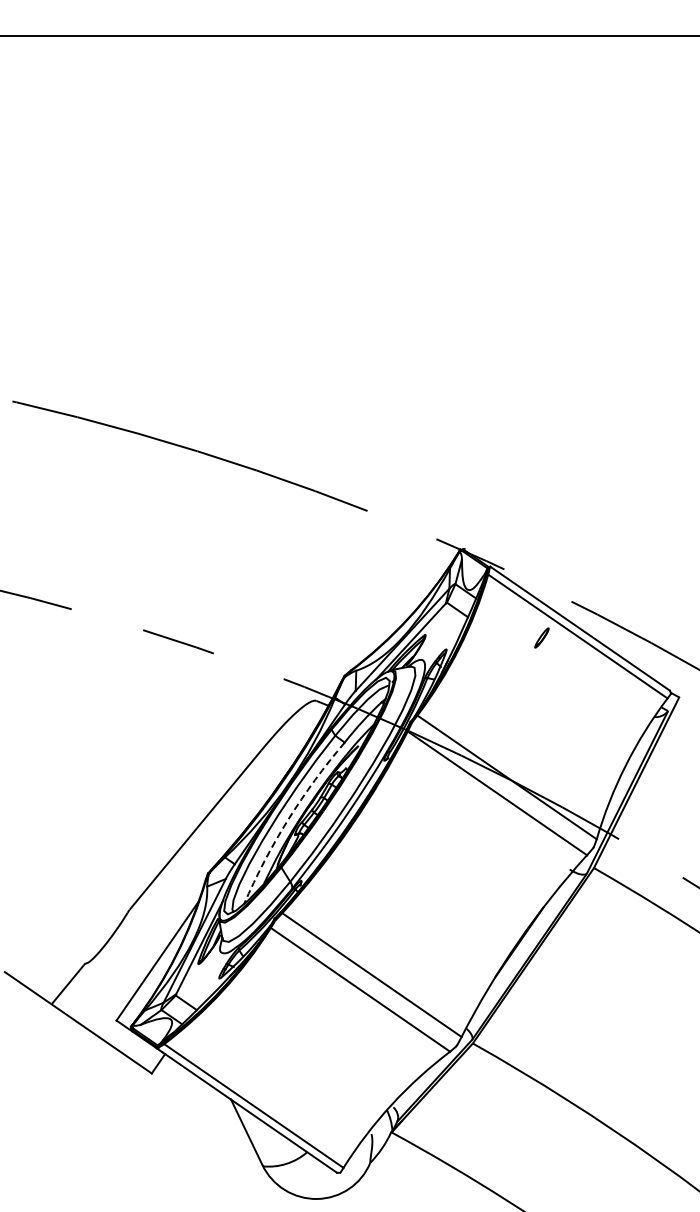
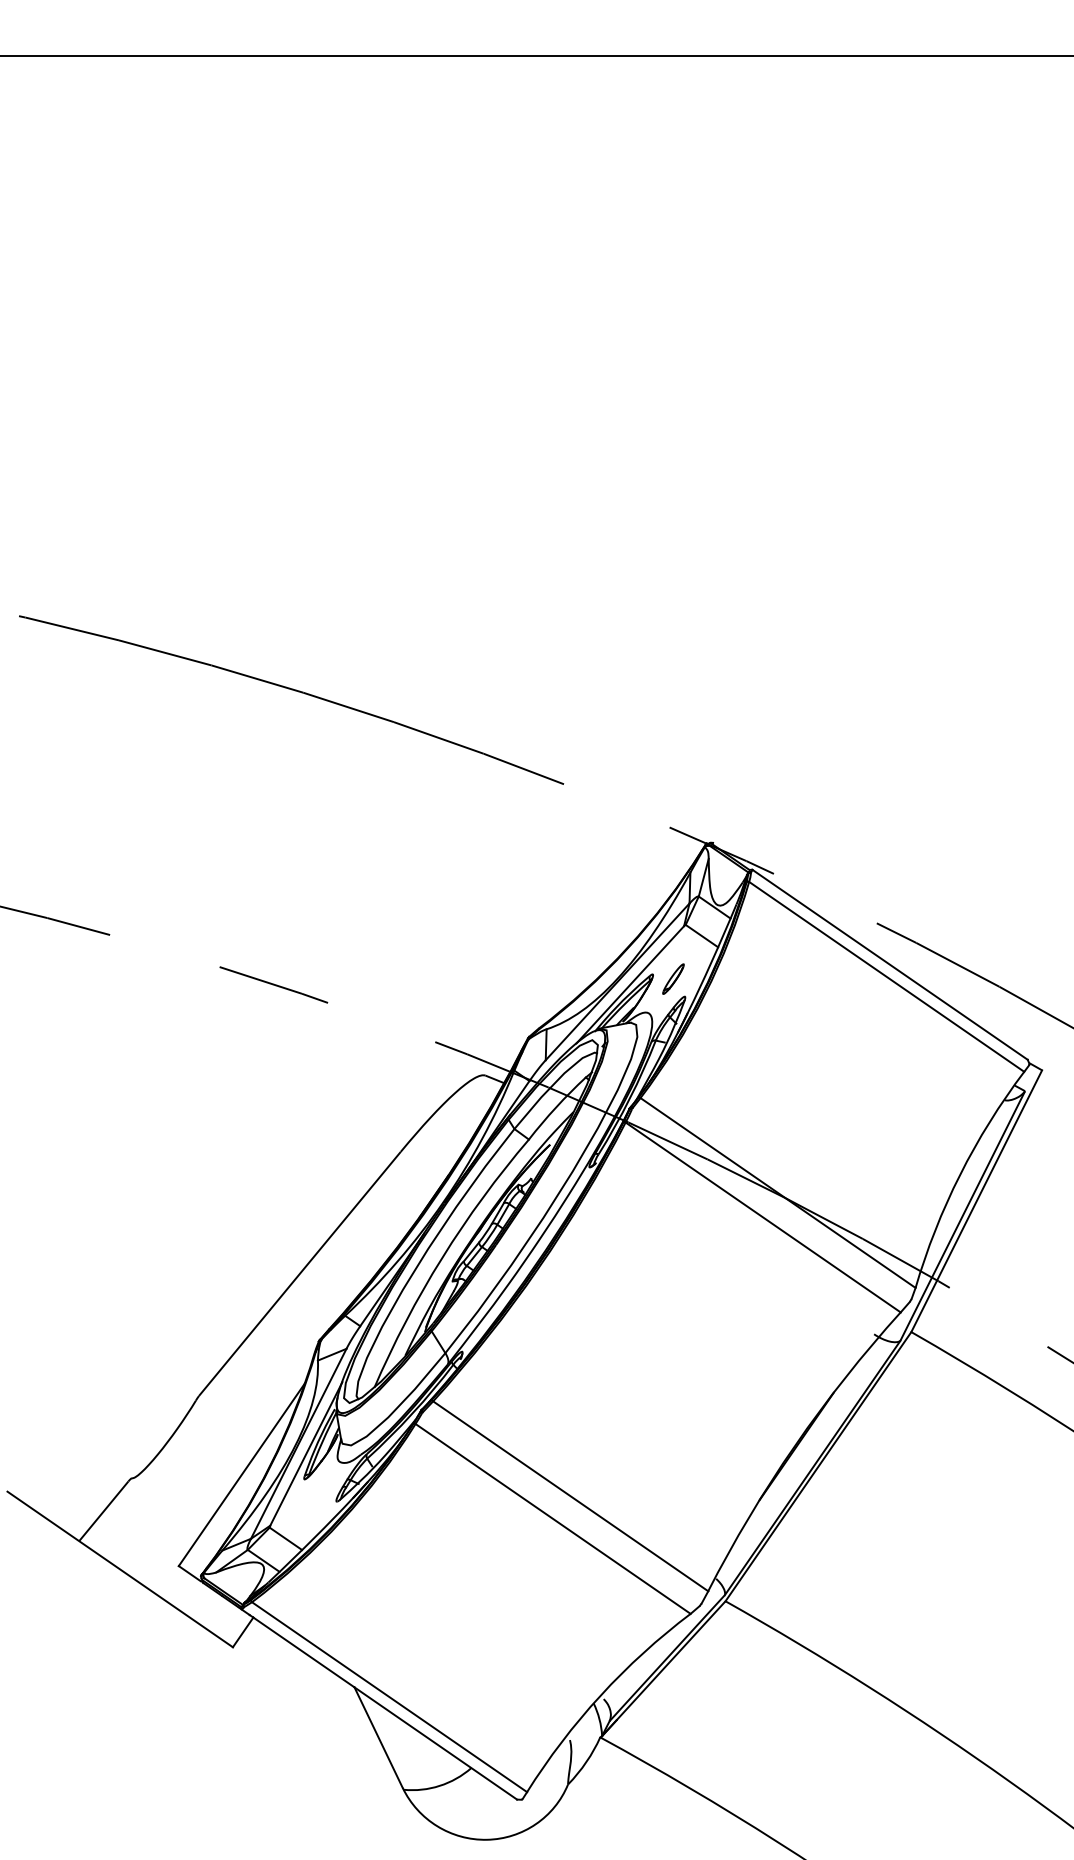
part: (541, 637) -> (672, 978), moved
arc: (288, 819) -> (442, 1257), dashed -> solid

